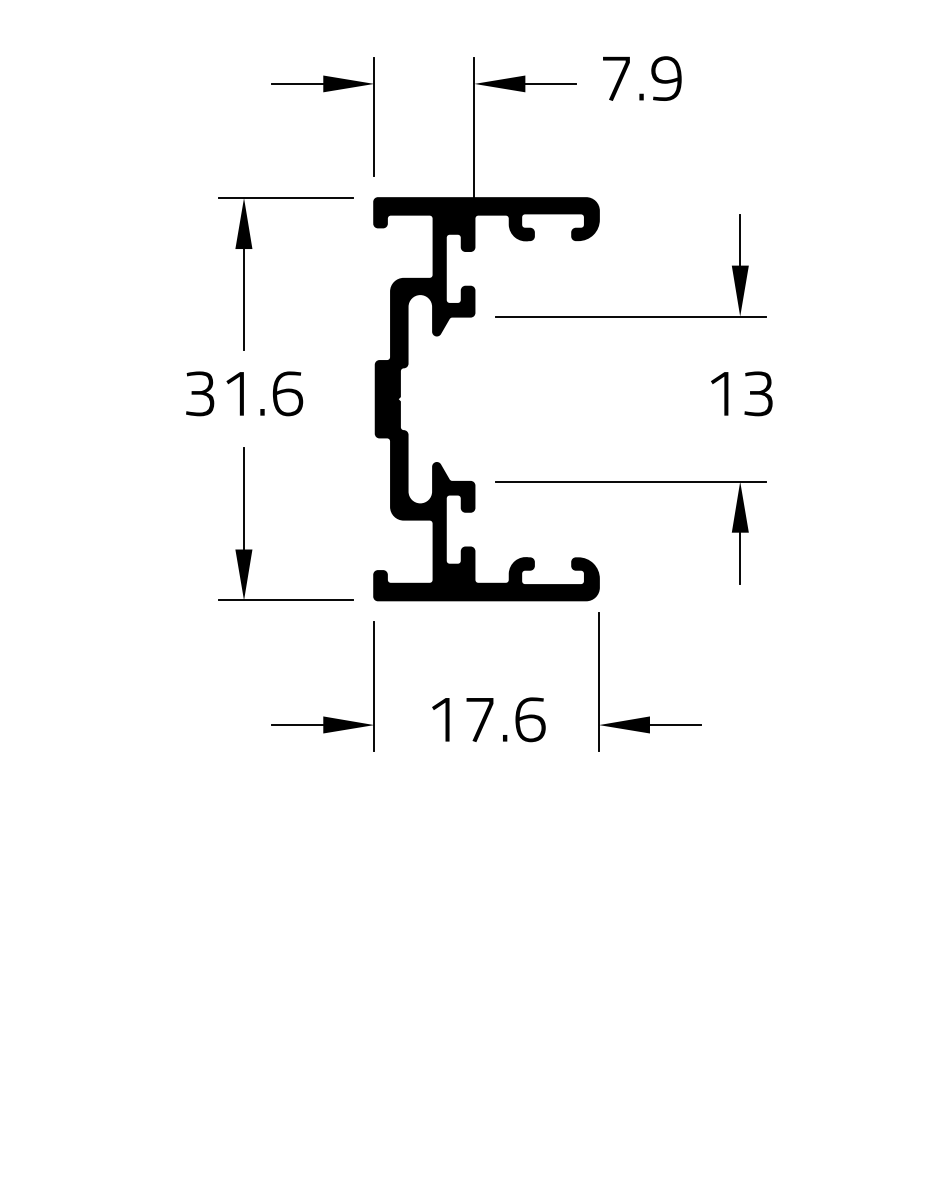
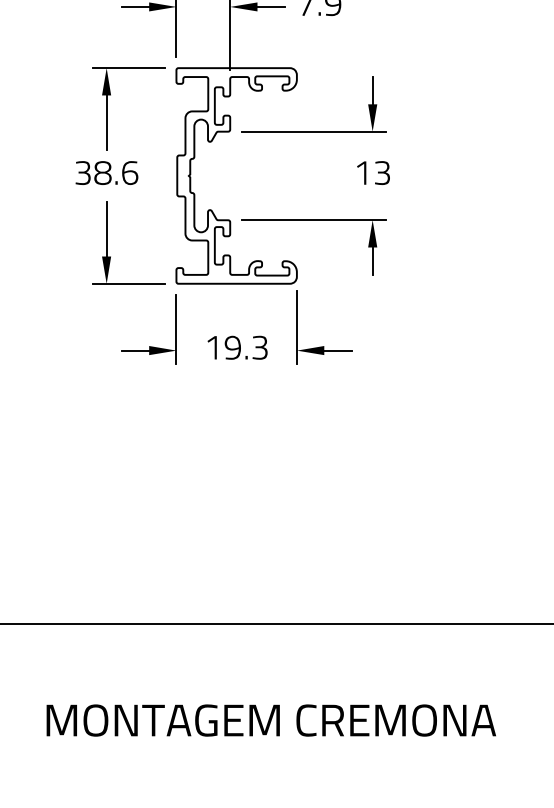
text: (236, 392) -> (102, 172), 31.6 -> 38.6
fill: (486, 398) -> (236, 175), removed
text: (504, 719) -> (246, 347), 17.6 -> 19.3

